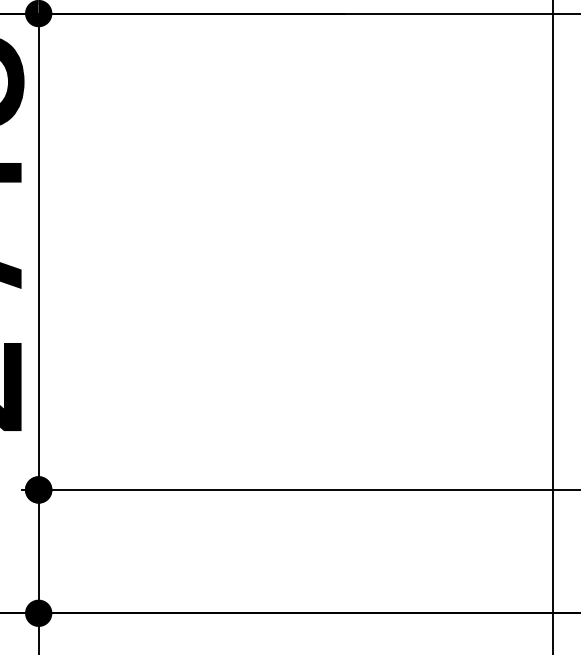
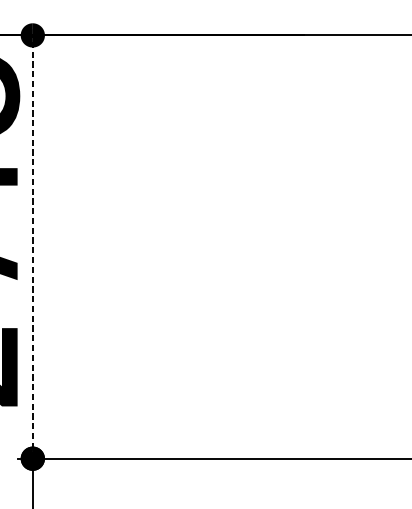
line: (38, 251) -> (32, 246), solid -> dashed

